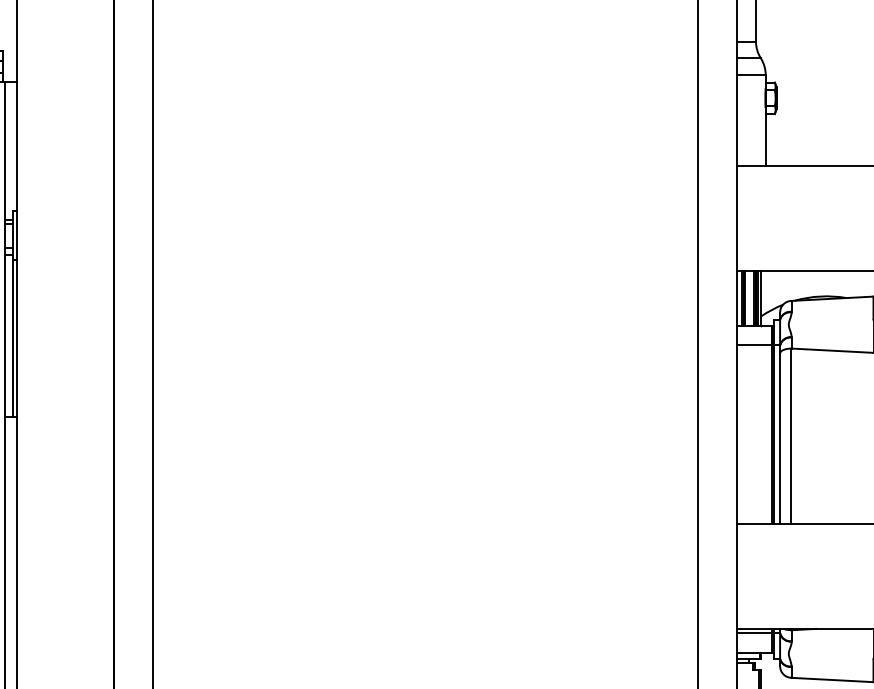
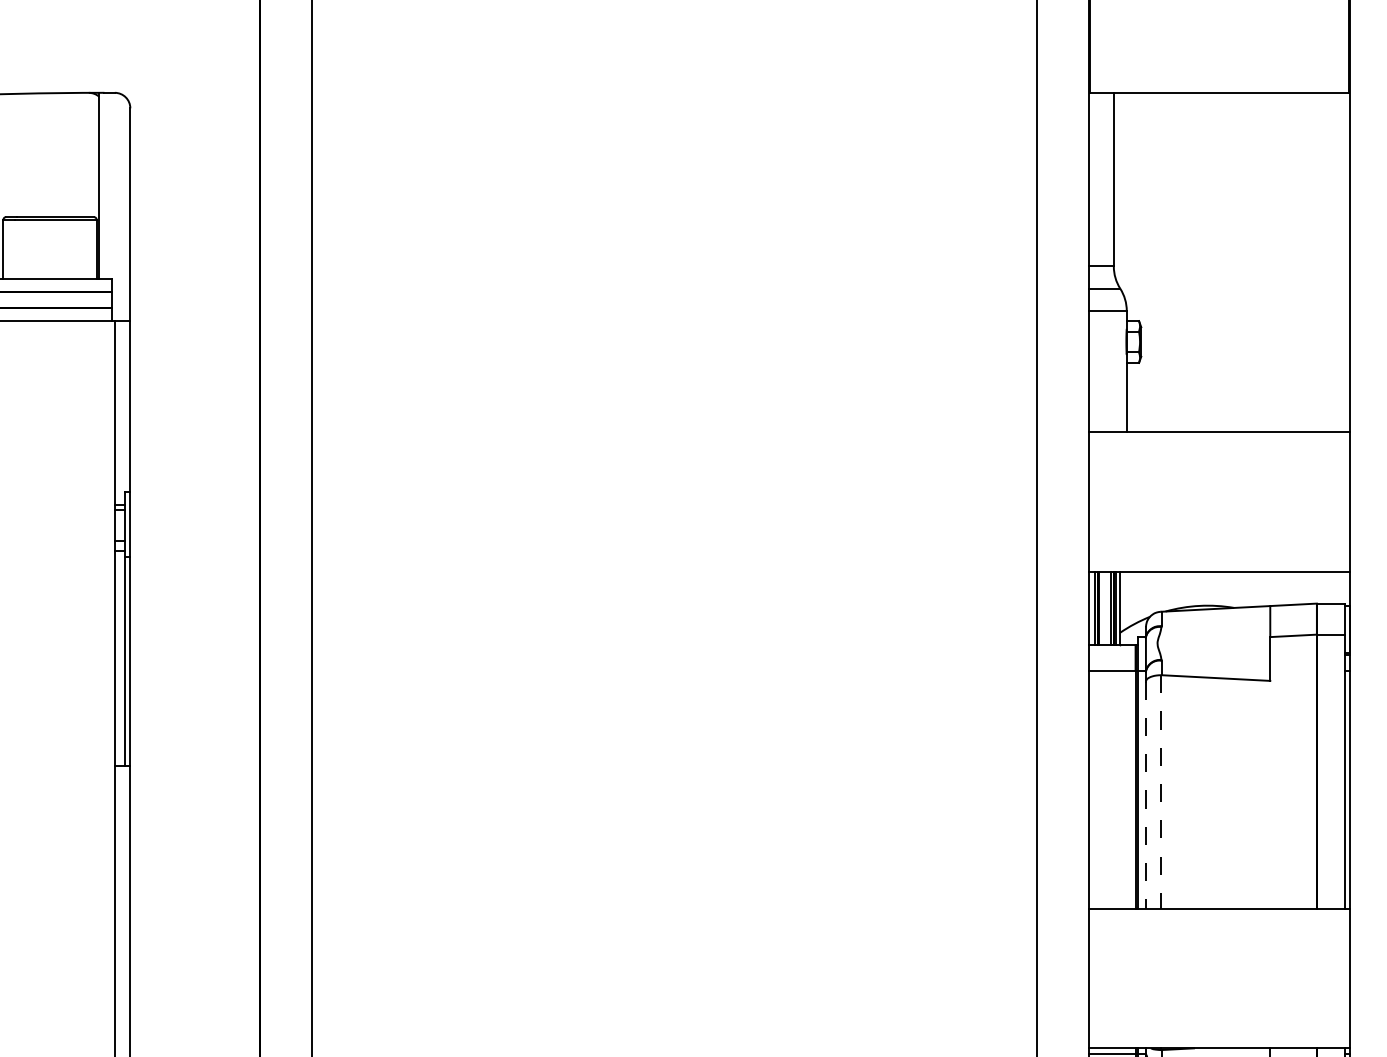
line: (791, 436) -> (1160, 792), solid -> dashed
line: (779, 438) -> (1145, 795), solid -> dashed

